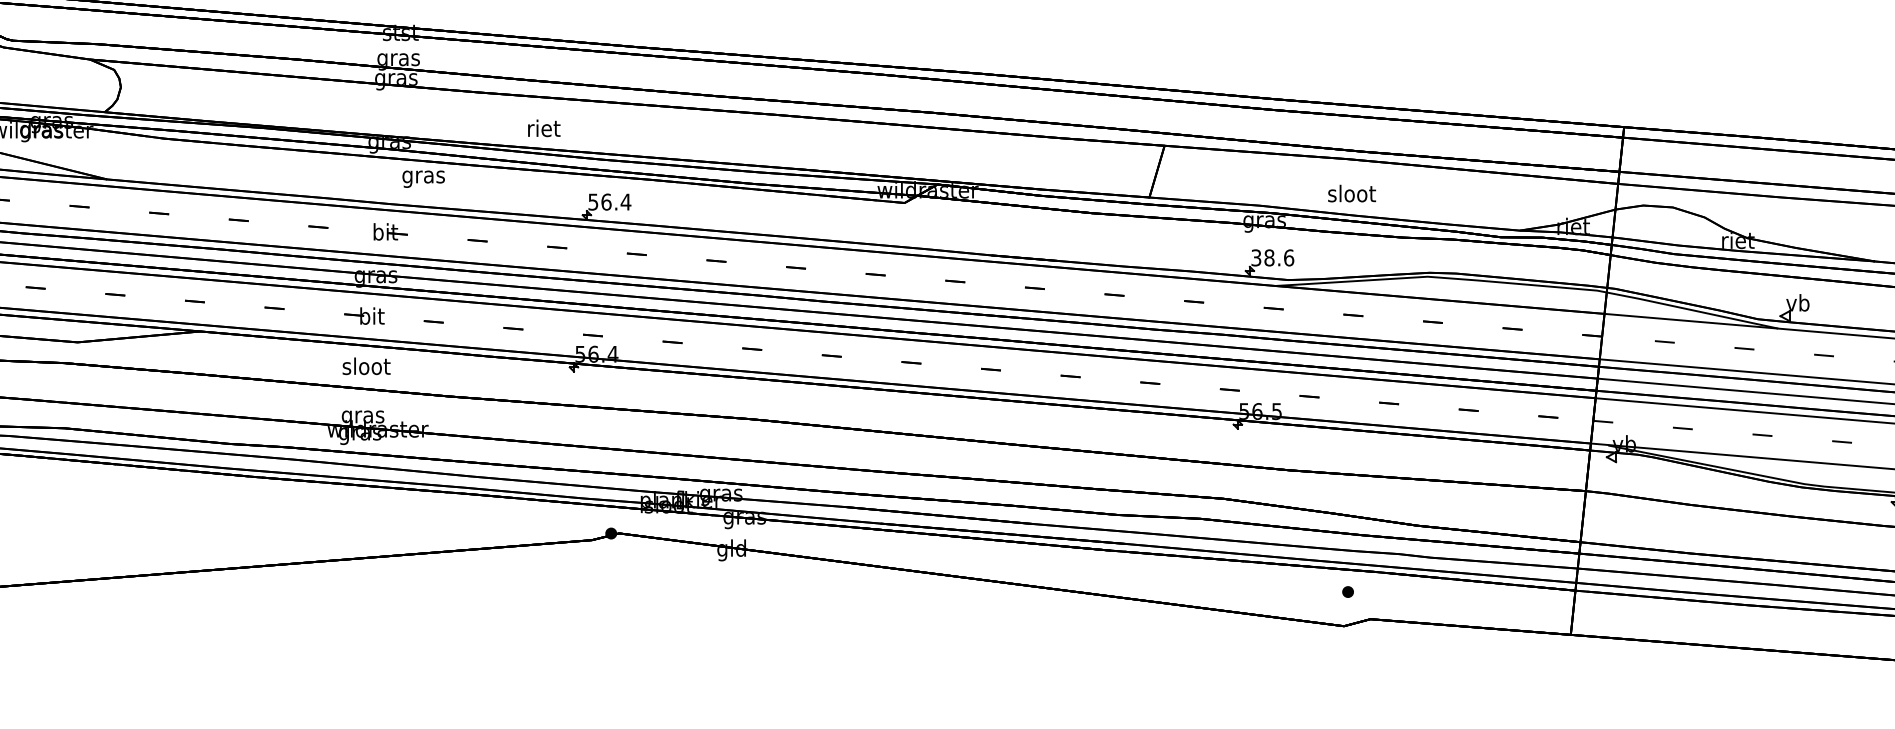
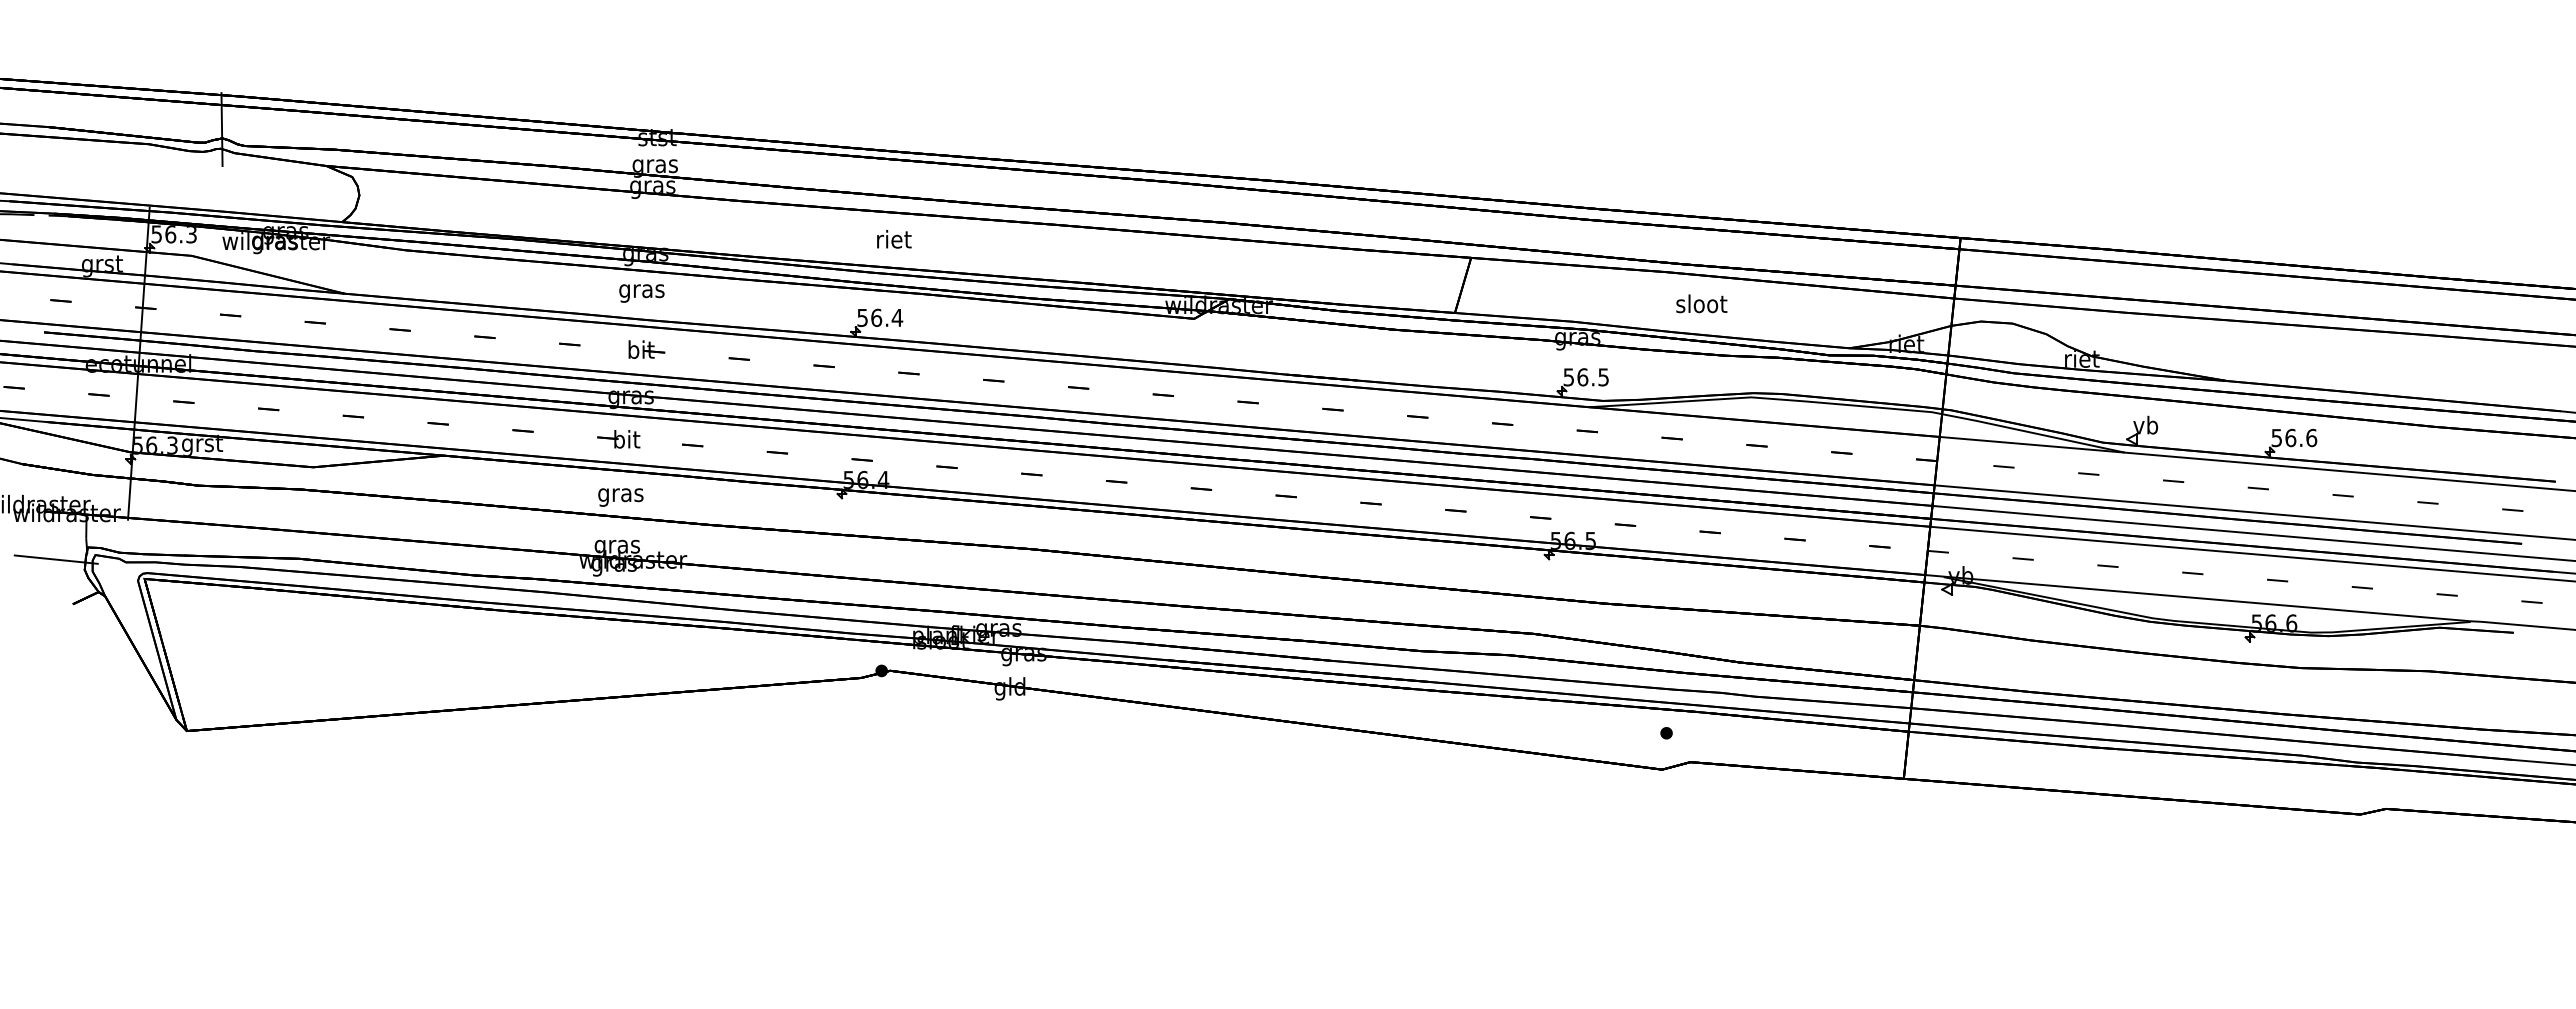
text: (544, 128) -> (894, 239), moved
text: (423, 179) -> (641, 293), moved
text: (1351, 193) -> (1701, 303), moved
text: (1272, 258) -> (1586, 377), 38.6 -> 56.5
text: (366, 367) -> (620, 494), sloot -> gras

